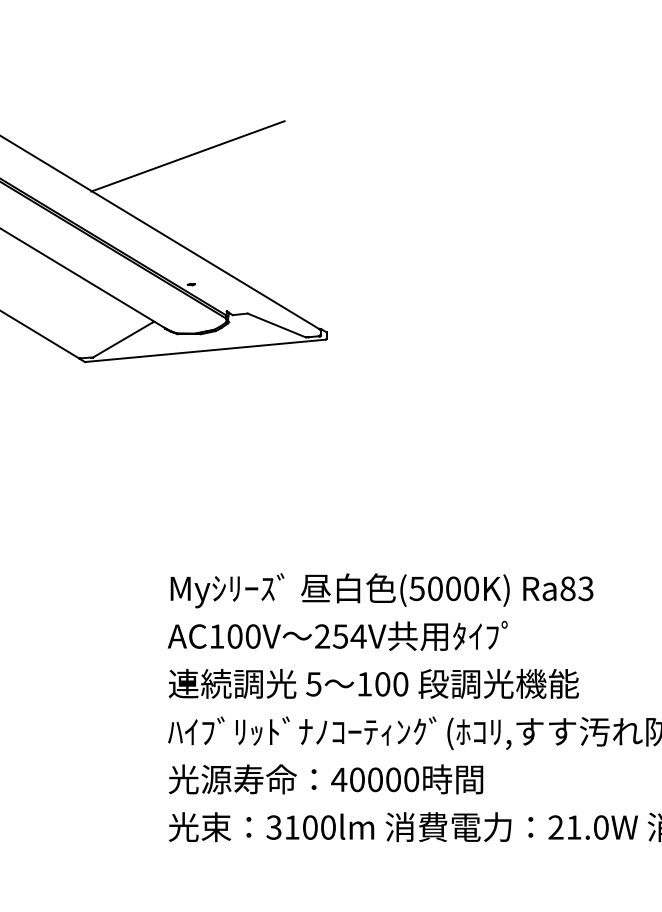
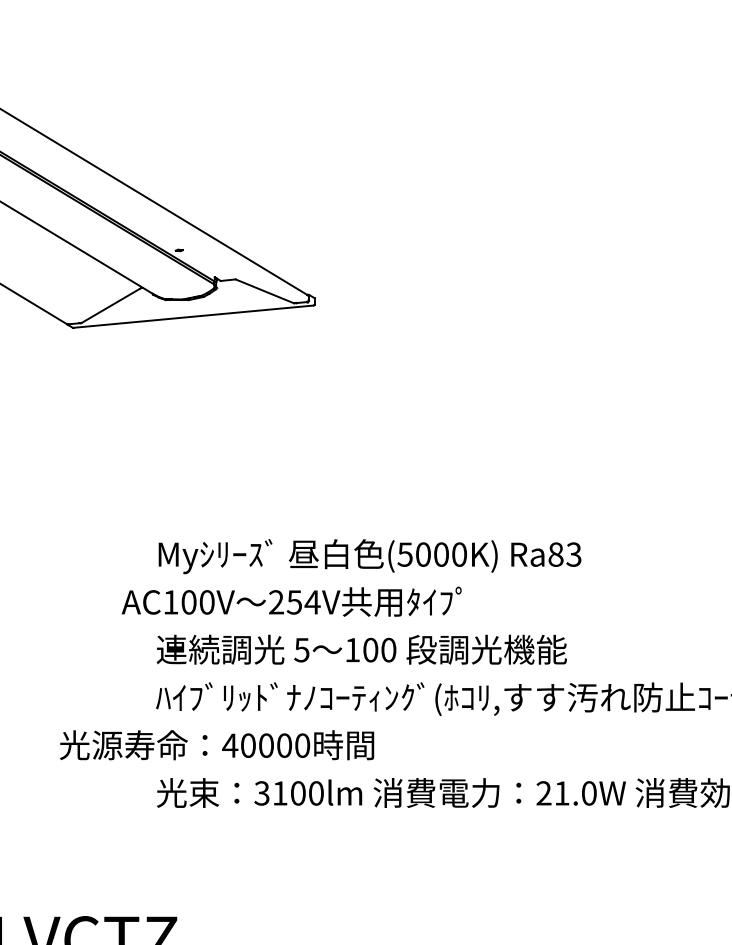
line: (187, 156) -> (175, 122), removed
text: (337, 635) -> (291, 601), moved
text: (325, 779) -> (216, 745), moved

